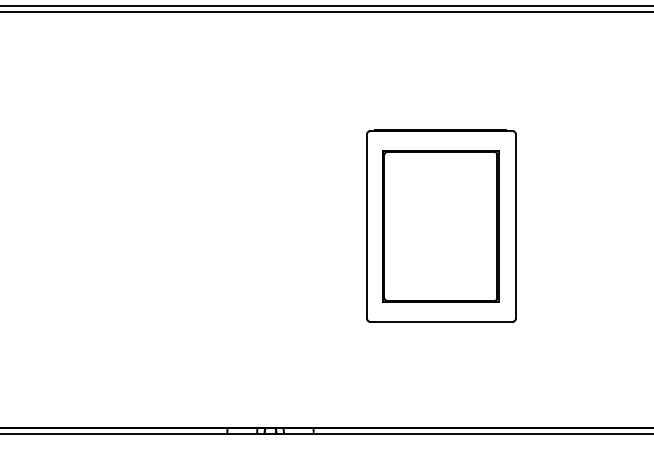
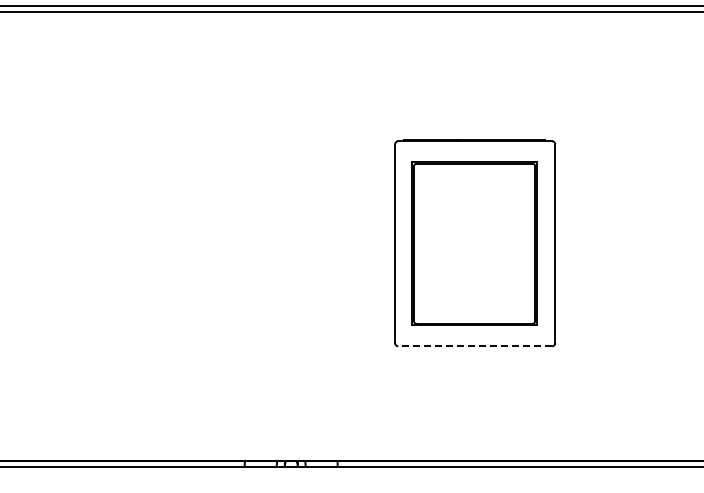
line: (441, 321) -> (475, 346), solid -> dashed

